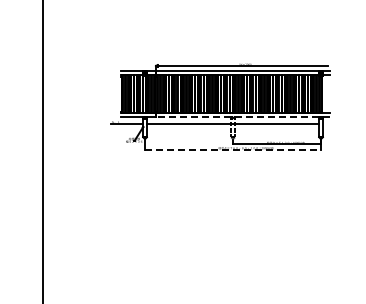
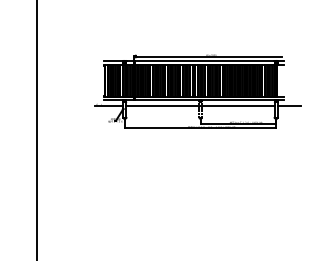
line: (242, 117) -> (208, 100), dashed -> solid
line: (335, 124) -> (288, 106), added
line: (233, 149) -> (200, 128), dashed -> solid

